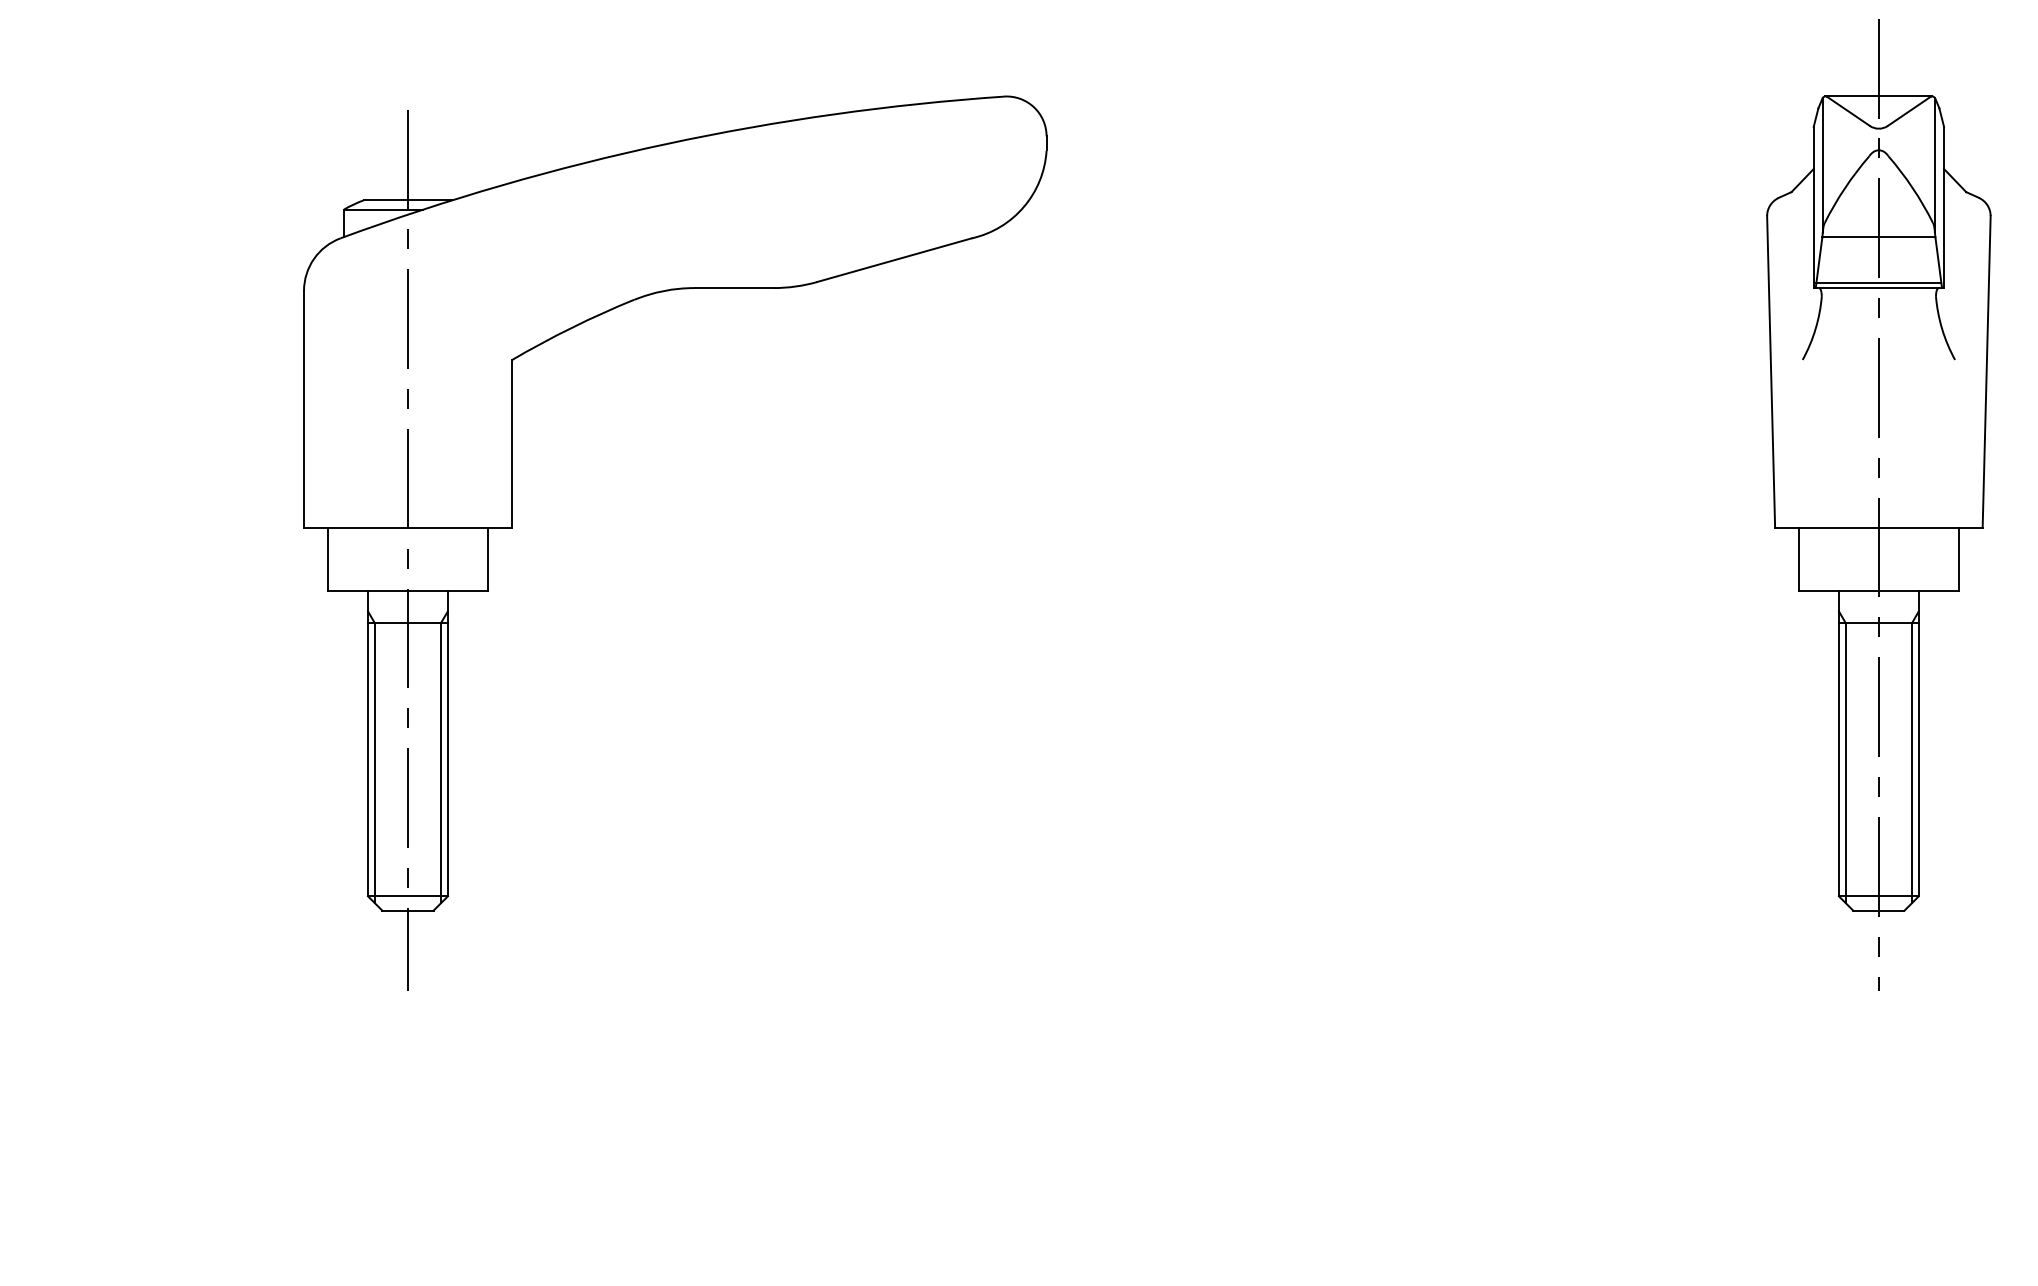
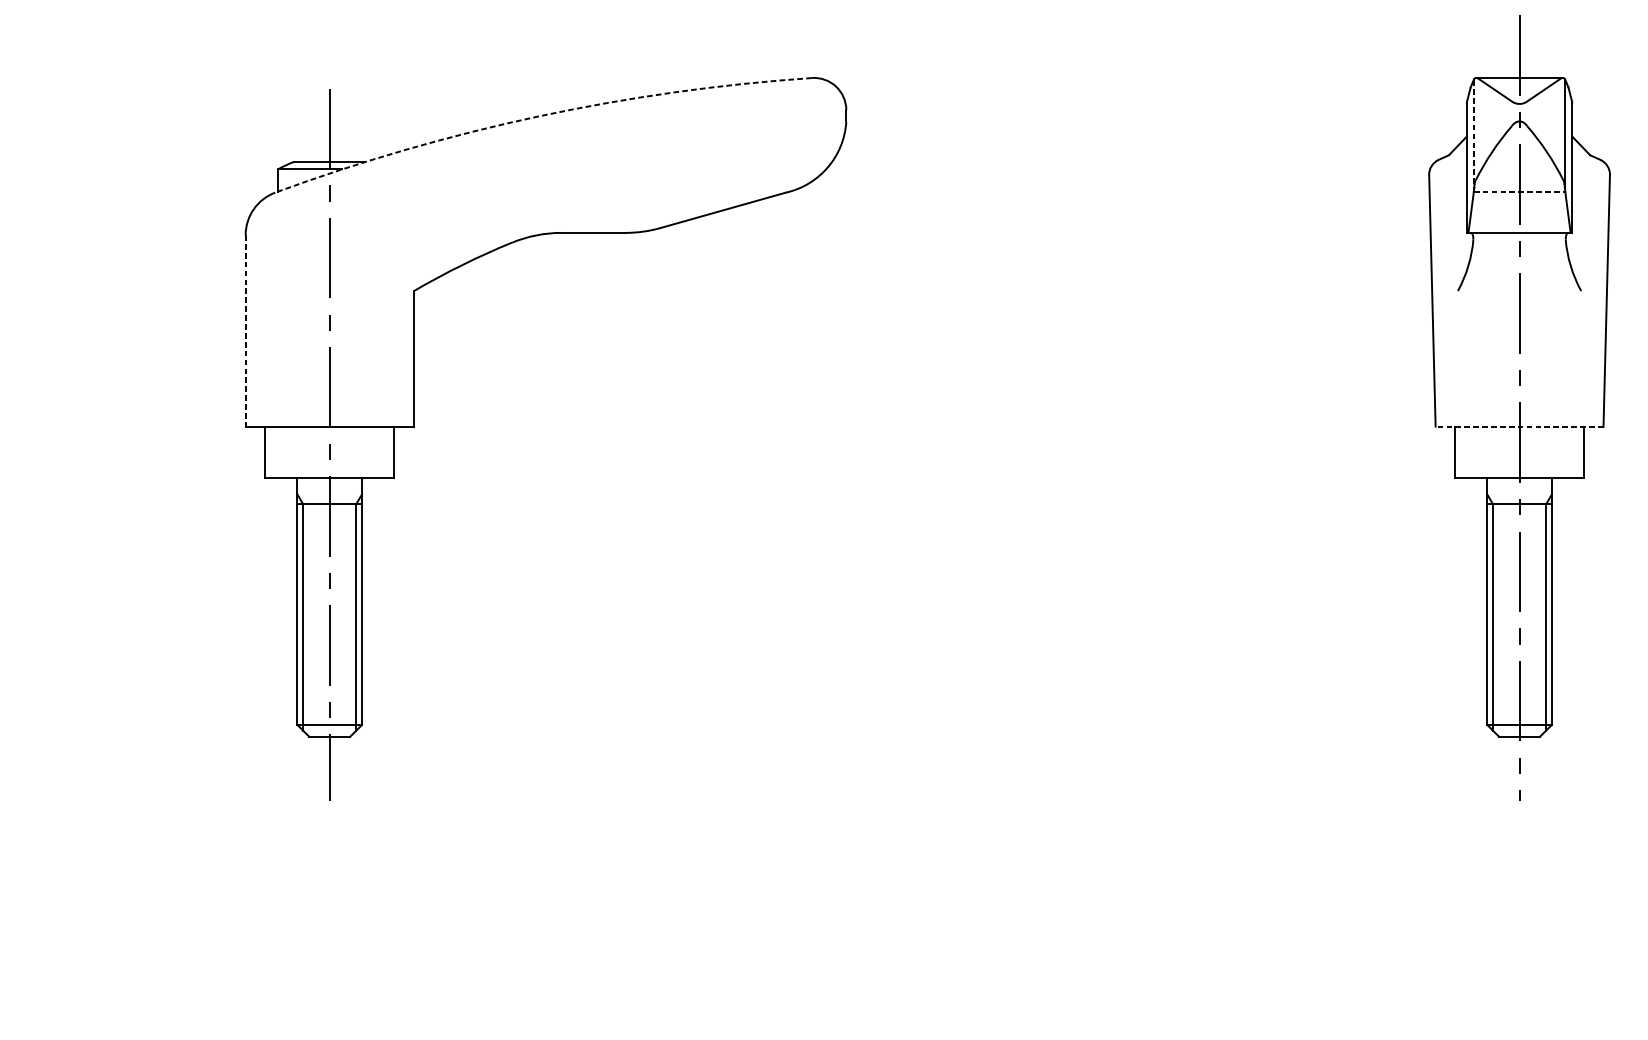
arc: (667, 143) -> (539, 115), solid -> dashed
line: (1823, 165) -> (1474, 133), solid -> dashed
line: (1878, 237) -> (1519, 191), solid -> dashed
line: (1878, 282) -> (1519, 228), removed
line: (304, 409) -> (246, 331), solid -> dashed
line: (1878, 527) -> (1519, 426), solid -> dashed

